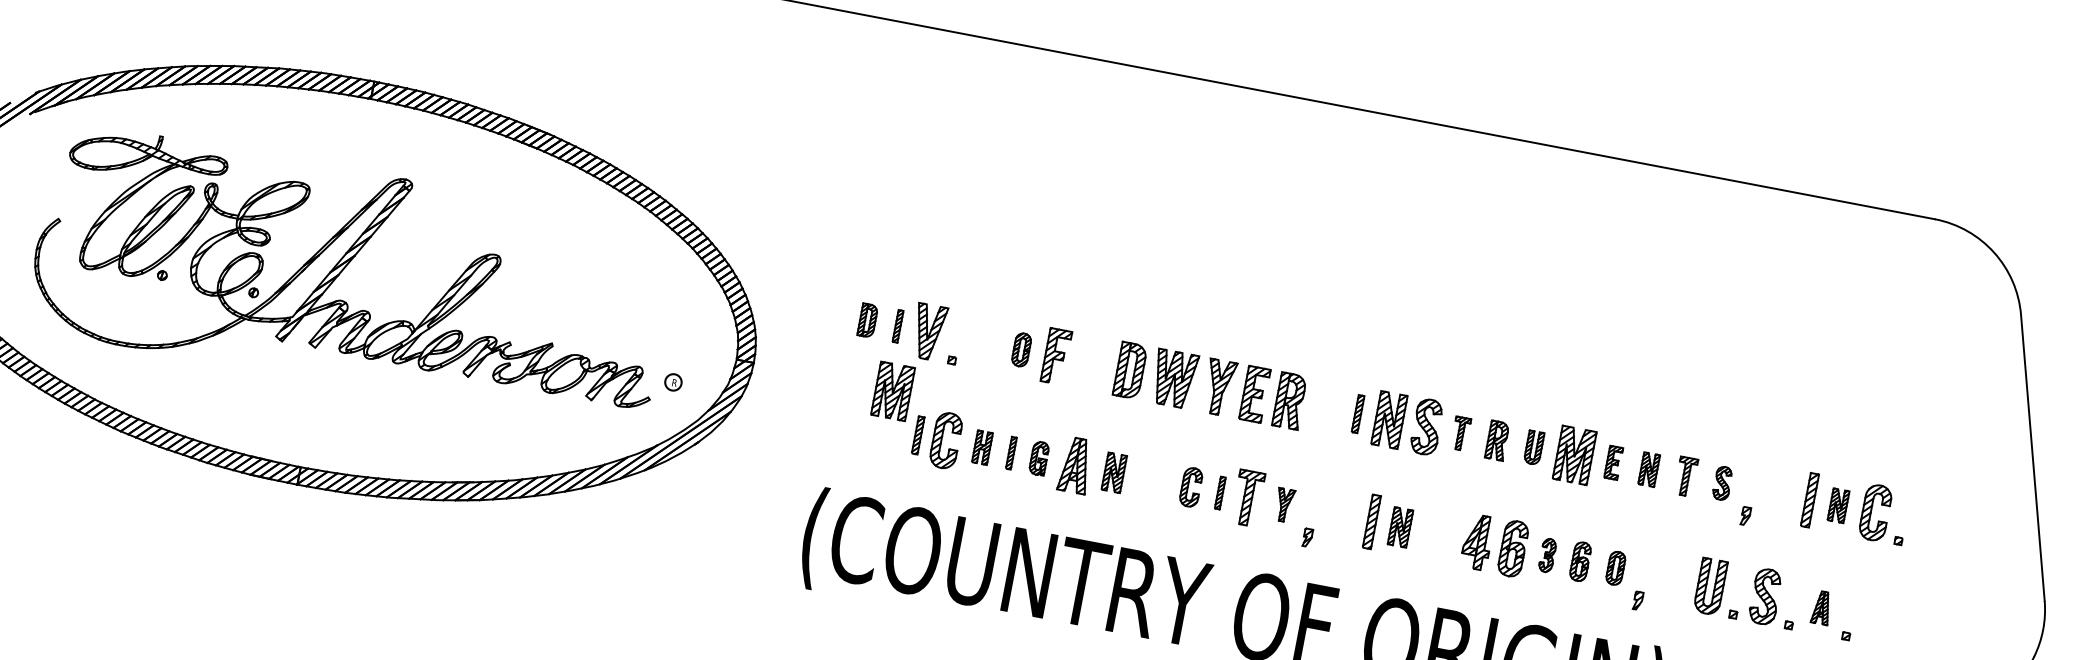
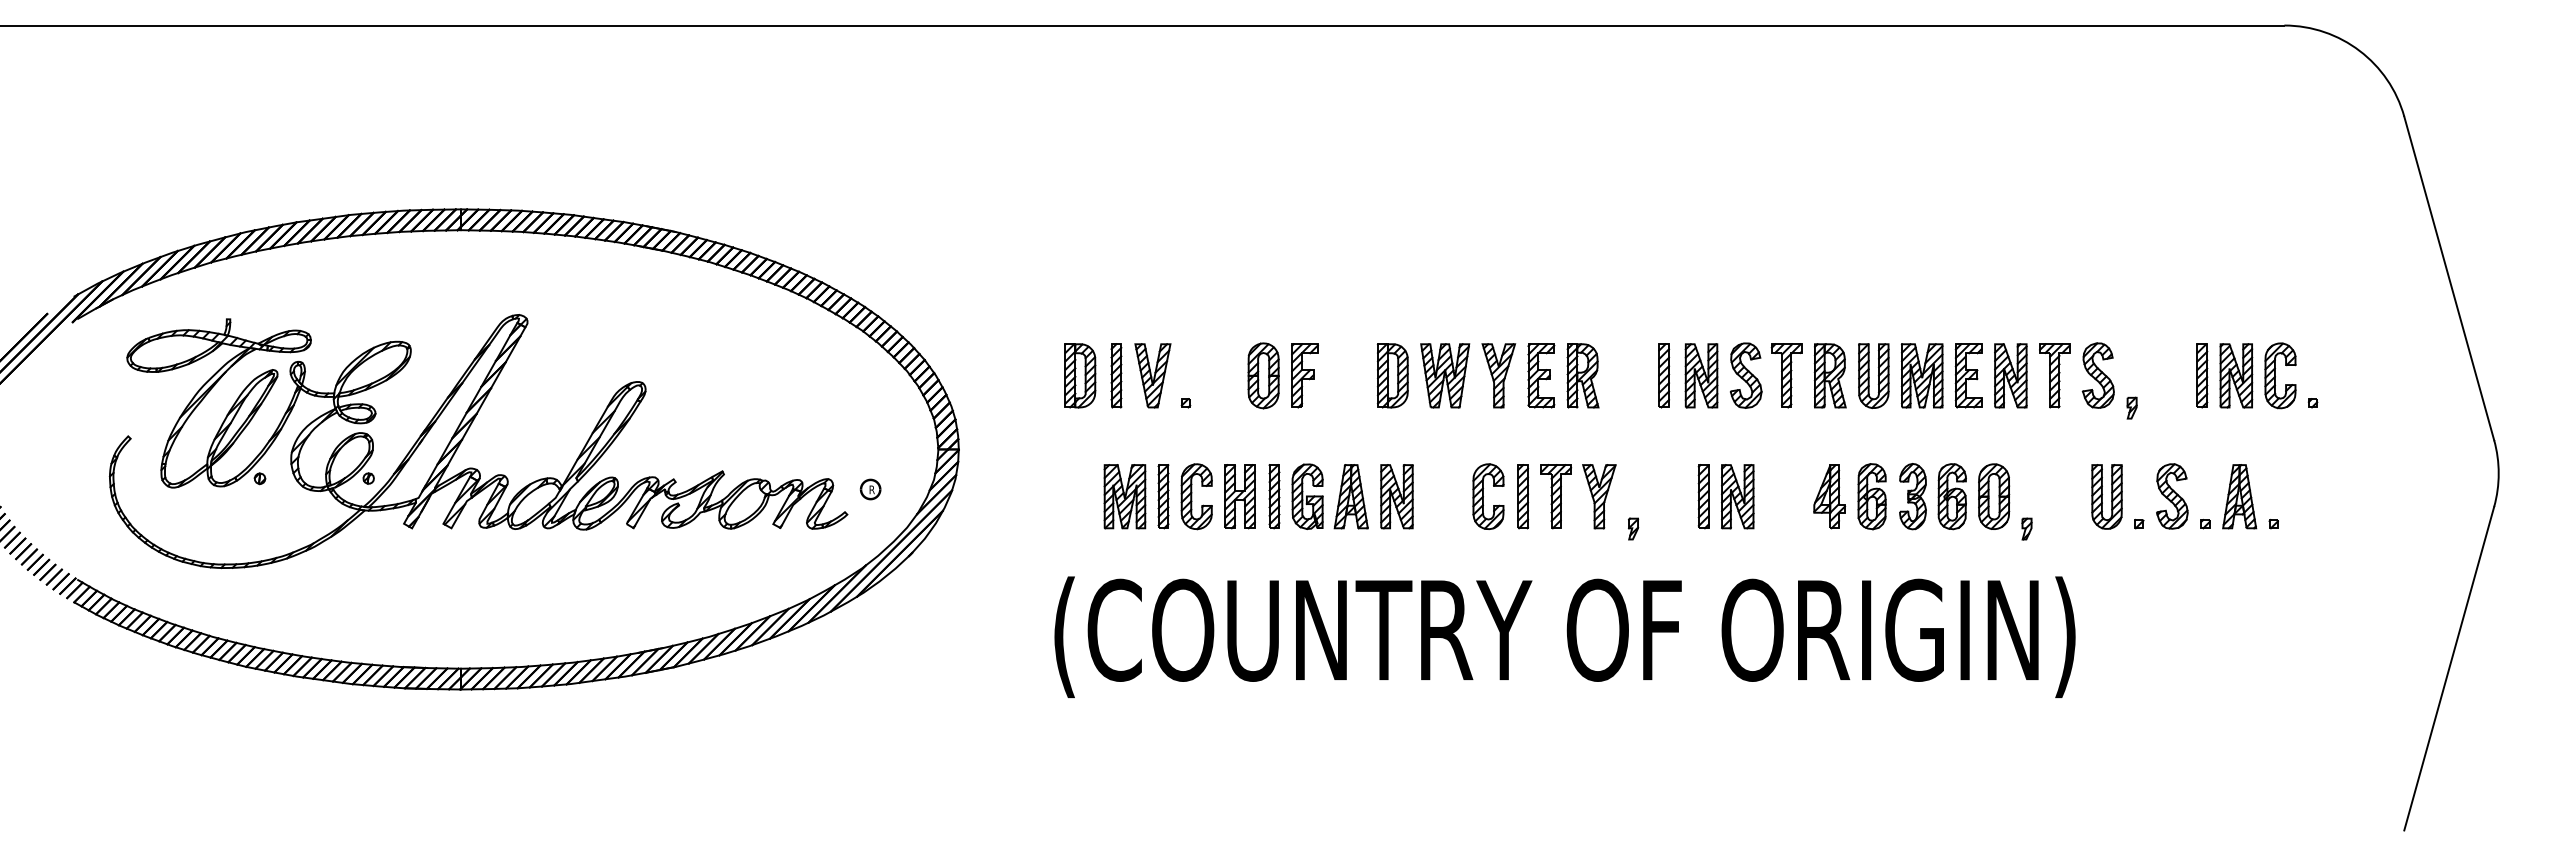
part: (867, 320) -> (1080, 375), size x1.67
part: (898, 326) -> (1116, 375), size x1.67
part: (1021, 349) -> (1263, 375), size x1.67
part: (892, 391) -> (1124, 496), moved
part: (1358, 413) -> (1664, 375), size x1.43
part: (1460, 433) -> (1786, 375), size x1.67
part: (918, 435) -> (1163, 496), size x1.43
part: (1496, 440) -> (1829, 375), size x1.43
part: (982, 447) -> (1239, 496), size x1.67
part: (1533, 447) -> (1873, 375), size x1.67
part: (1011, 452) -> (1274, 496), size x1.67
part: (1039, 458) -> (1307, 496), size x1.67
part: (1613, 462) -> (1968, 375), size x1.67
part: (1648, 469) -> (2010, 375), size x1.67
part: (1113, 472) -> (1396, 496), size x1.43
part: (1685, 476) -> (2054, 375), size x1.43
part: (1721, 483) -> (2097, 375), size x1.67
part: (1191, 487) -> (1488, 496), size x1.43
part: (1220, 492) -> (1523, 496), size x1.67
part: (1284, 505) -> (1599, 496), size x1.67
part: (1838, 505) -> (2236, 375), size x1.67
part: (1400, 527) -> (1737, 496), size x1.43
part: (1547, 555) -> (1912, 496), size x1.67
part: (1579, 561) -> (1951, 496), size x1.43
part: (1616, 568) -> (1994, 496), size x1.67
part: (1821, 607) -> (2239, 496), size x1.67

